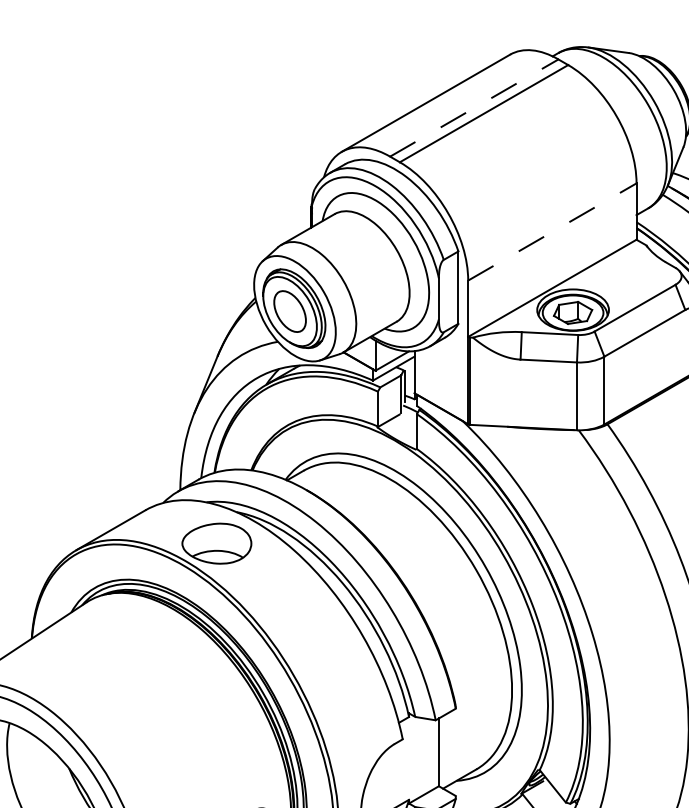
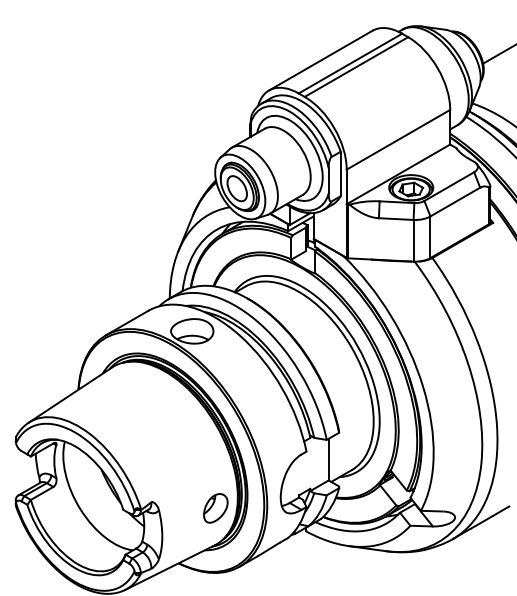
line: (474, 107) -> (350, 63), dashed -> solid
line: (552, 231) -> (398, 139), dashed -> solid

